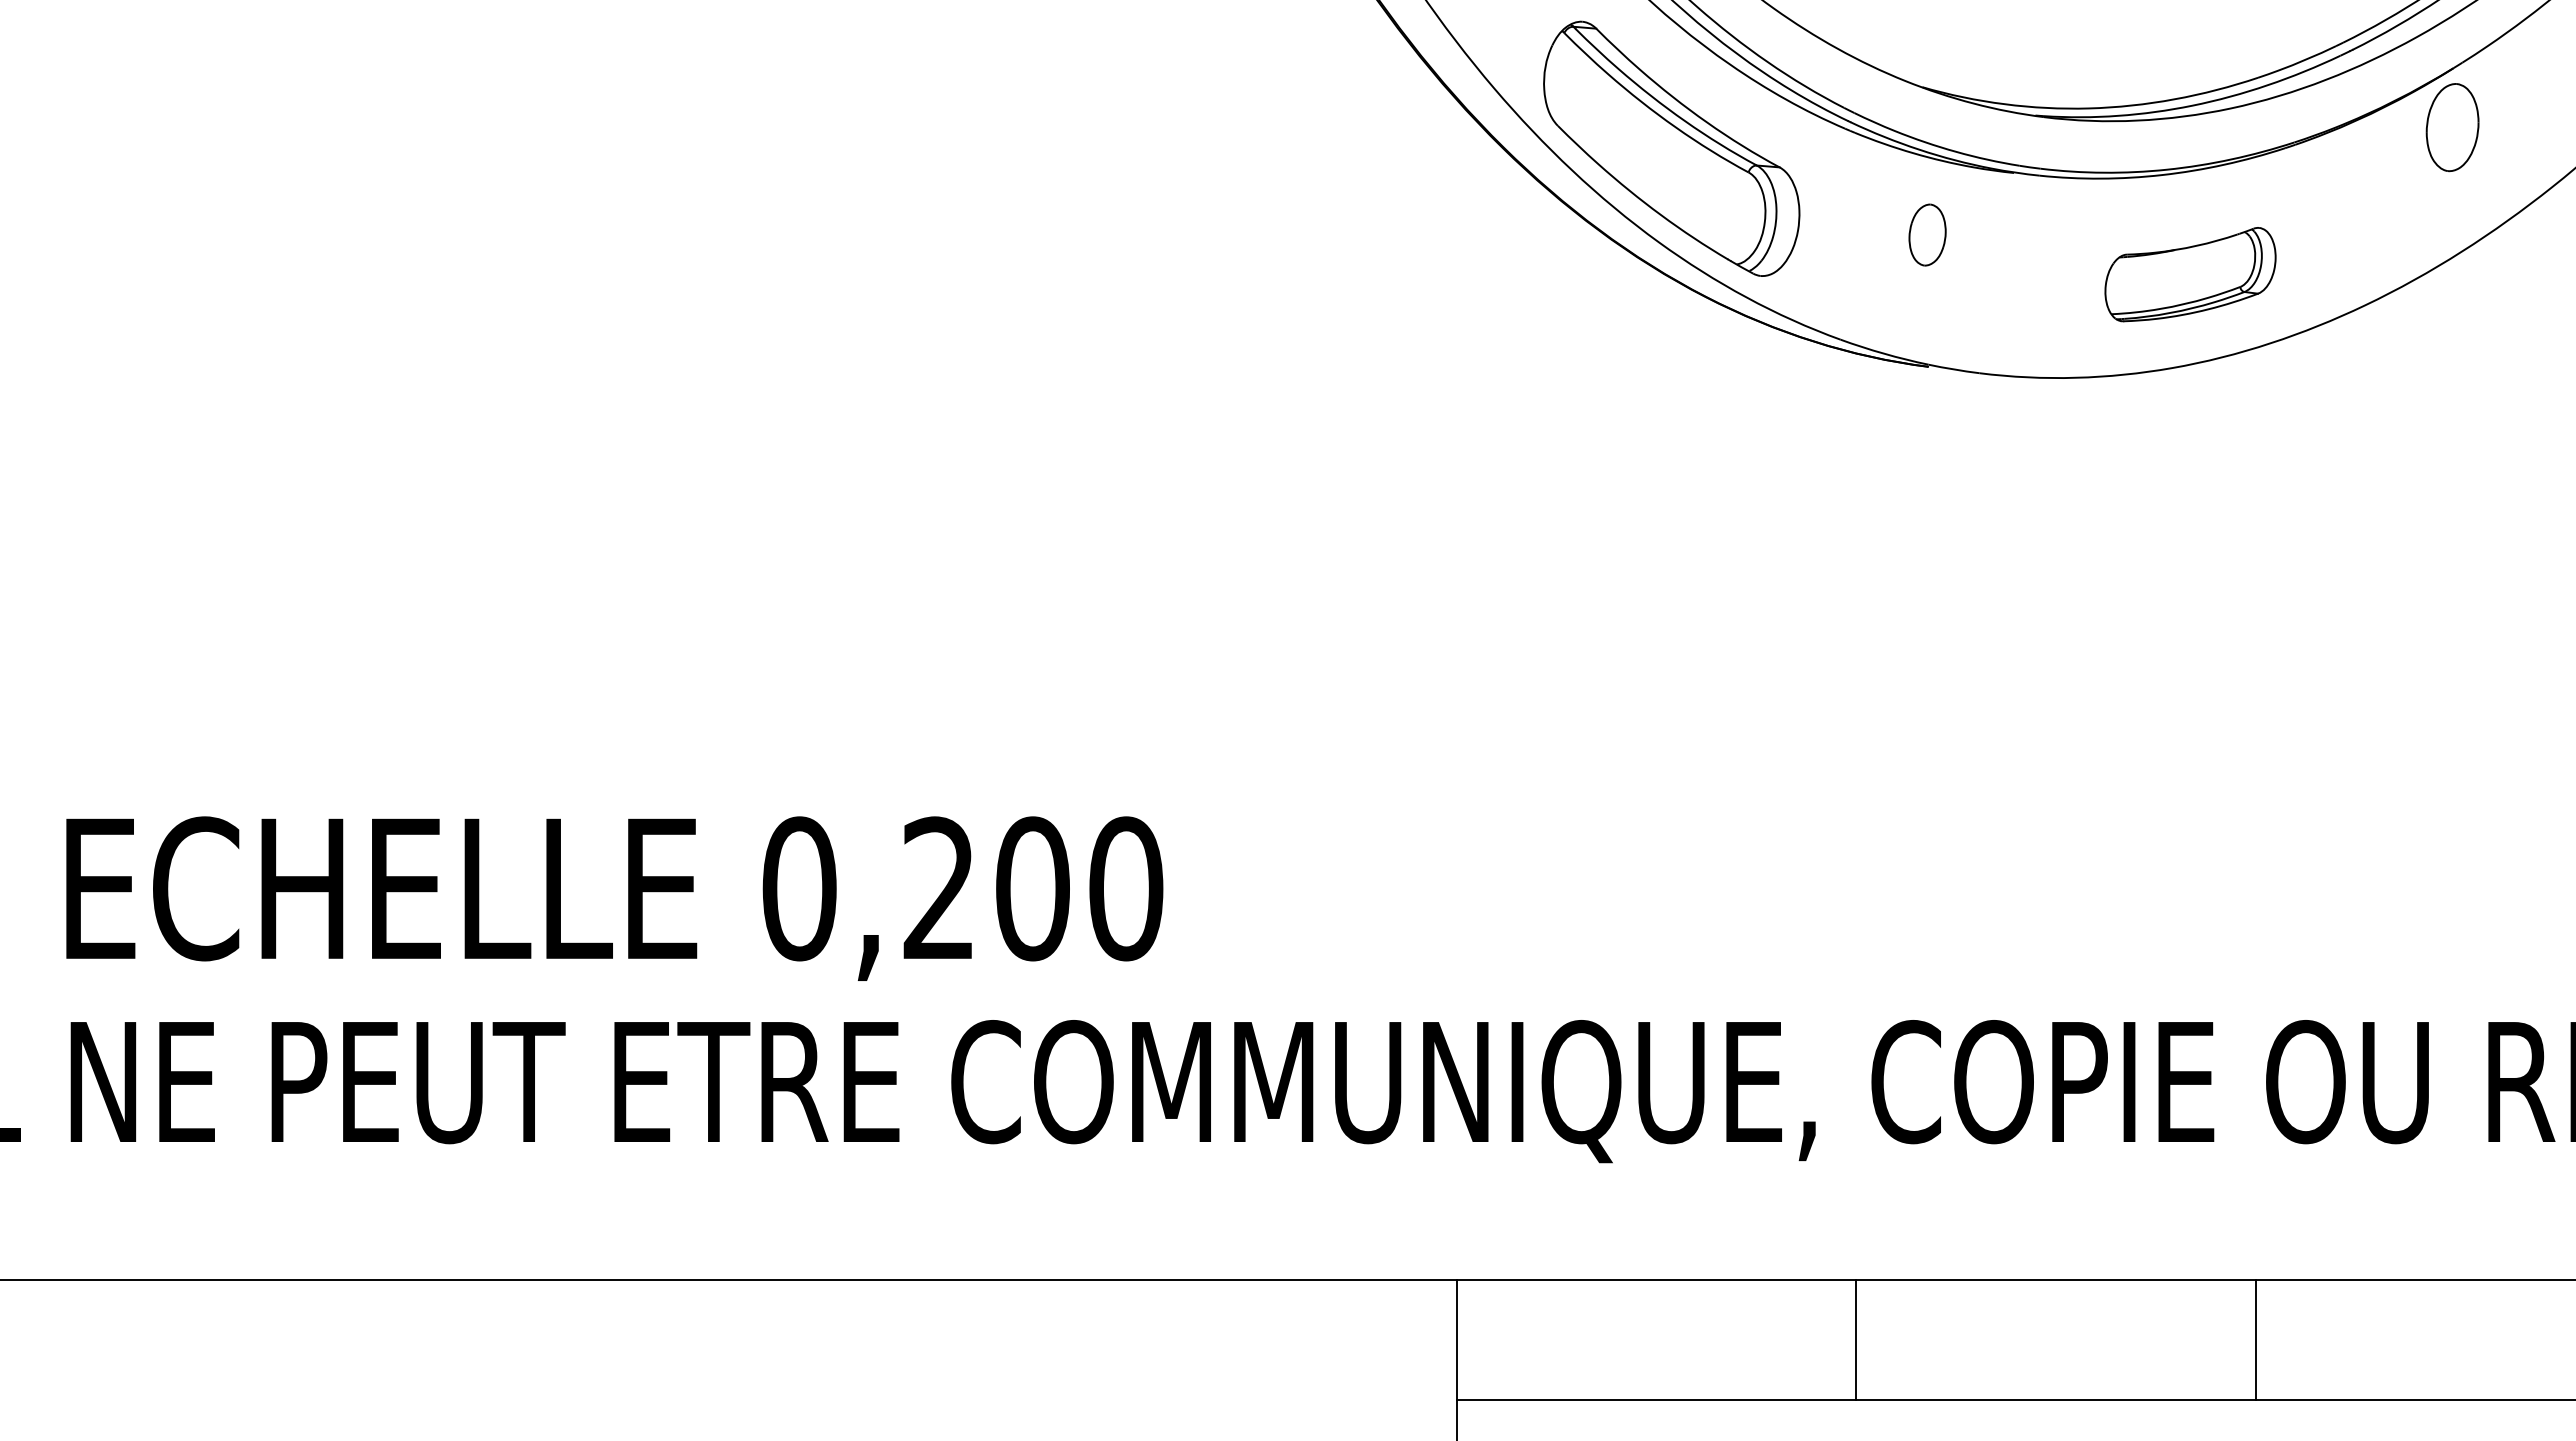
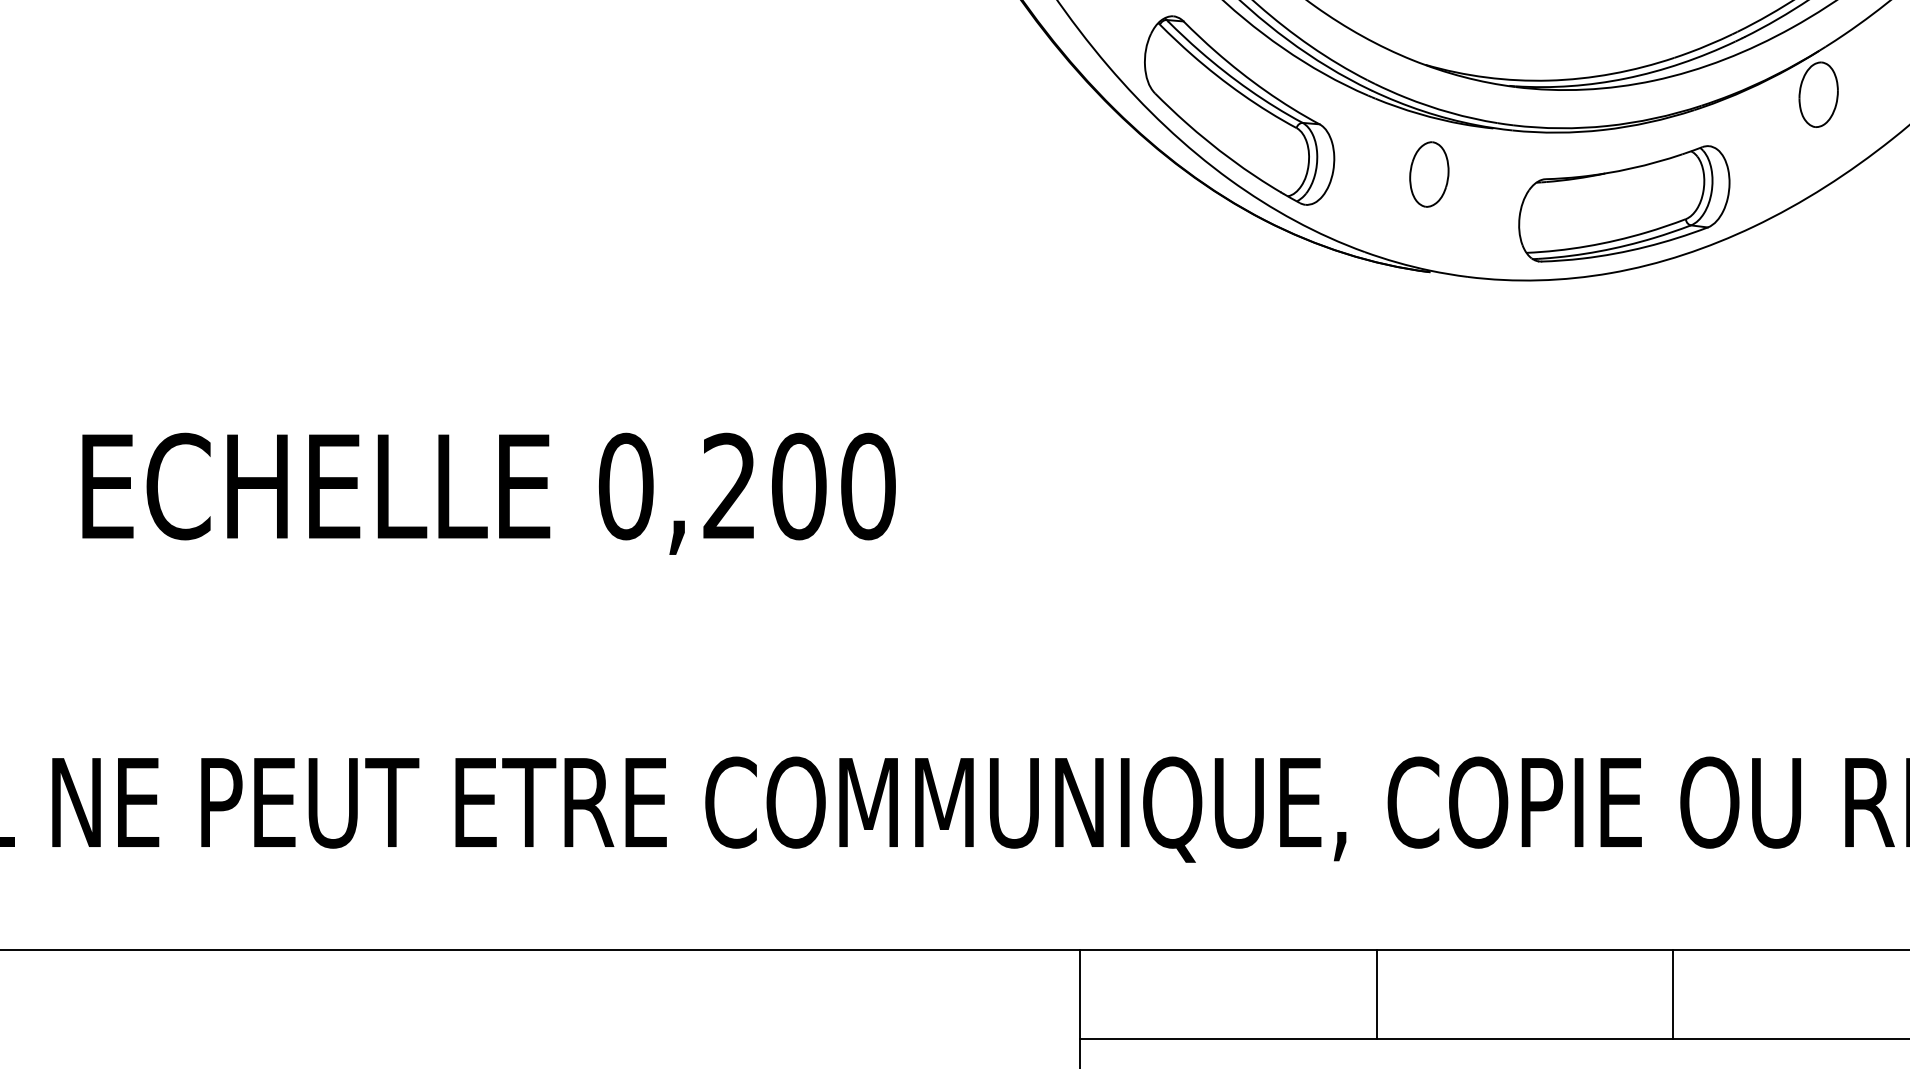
part: (1927, 234) -> (1429, 174), size x1.43
part: (2190, 274) -> (1624, 203), size x1.67
text: (614, 898) -> (488, 493), moved

